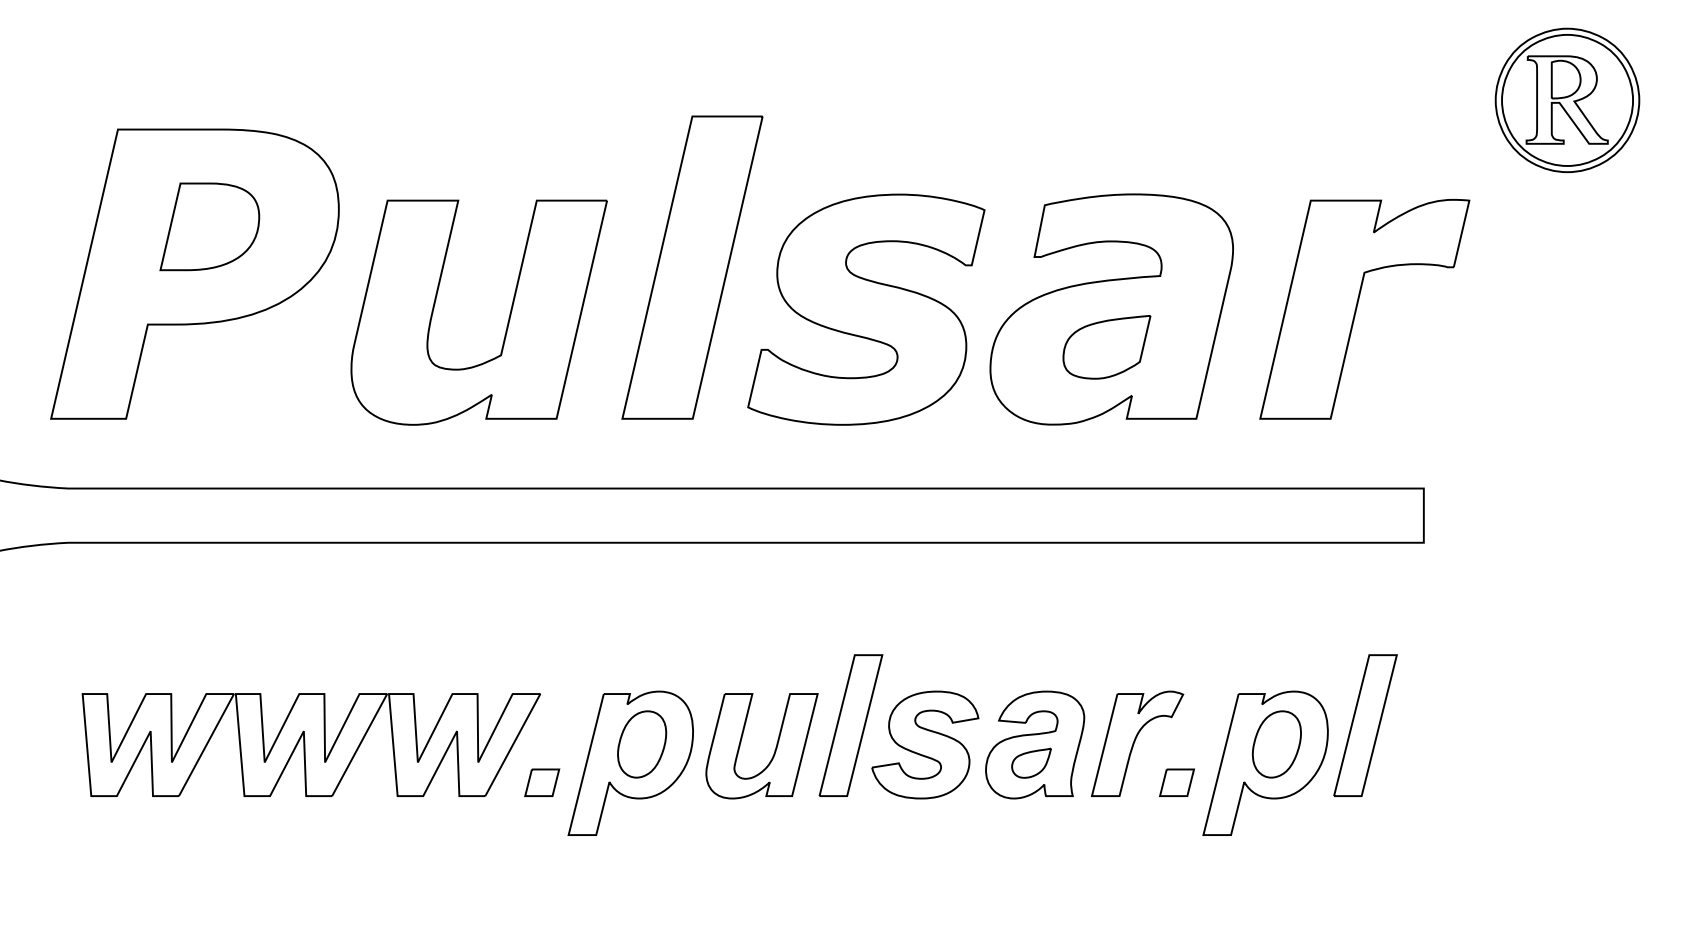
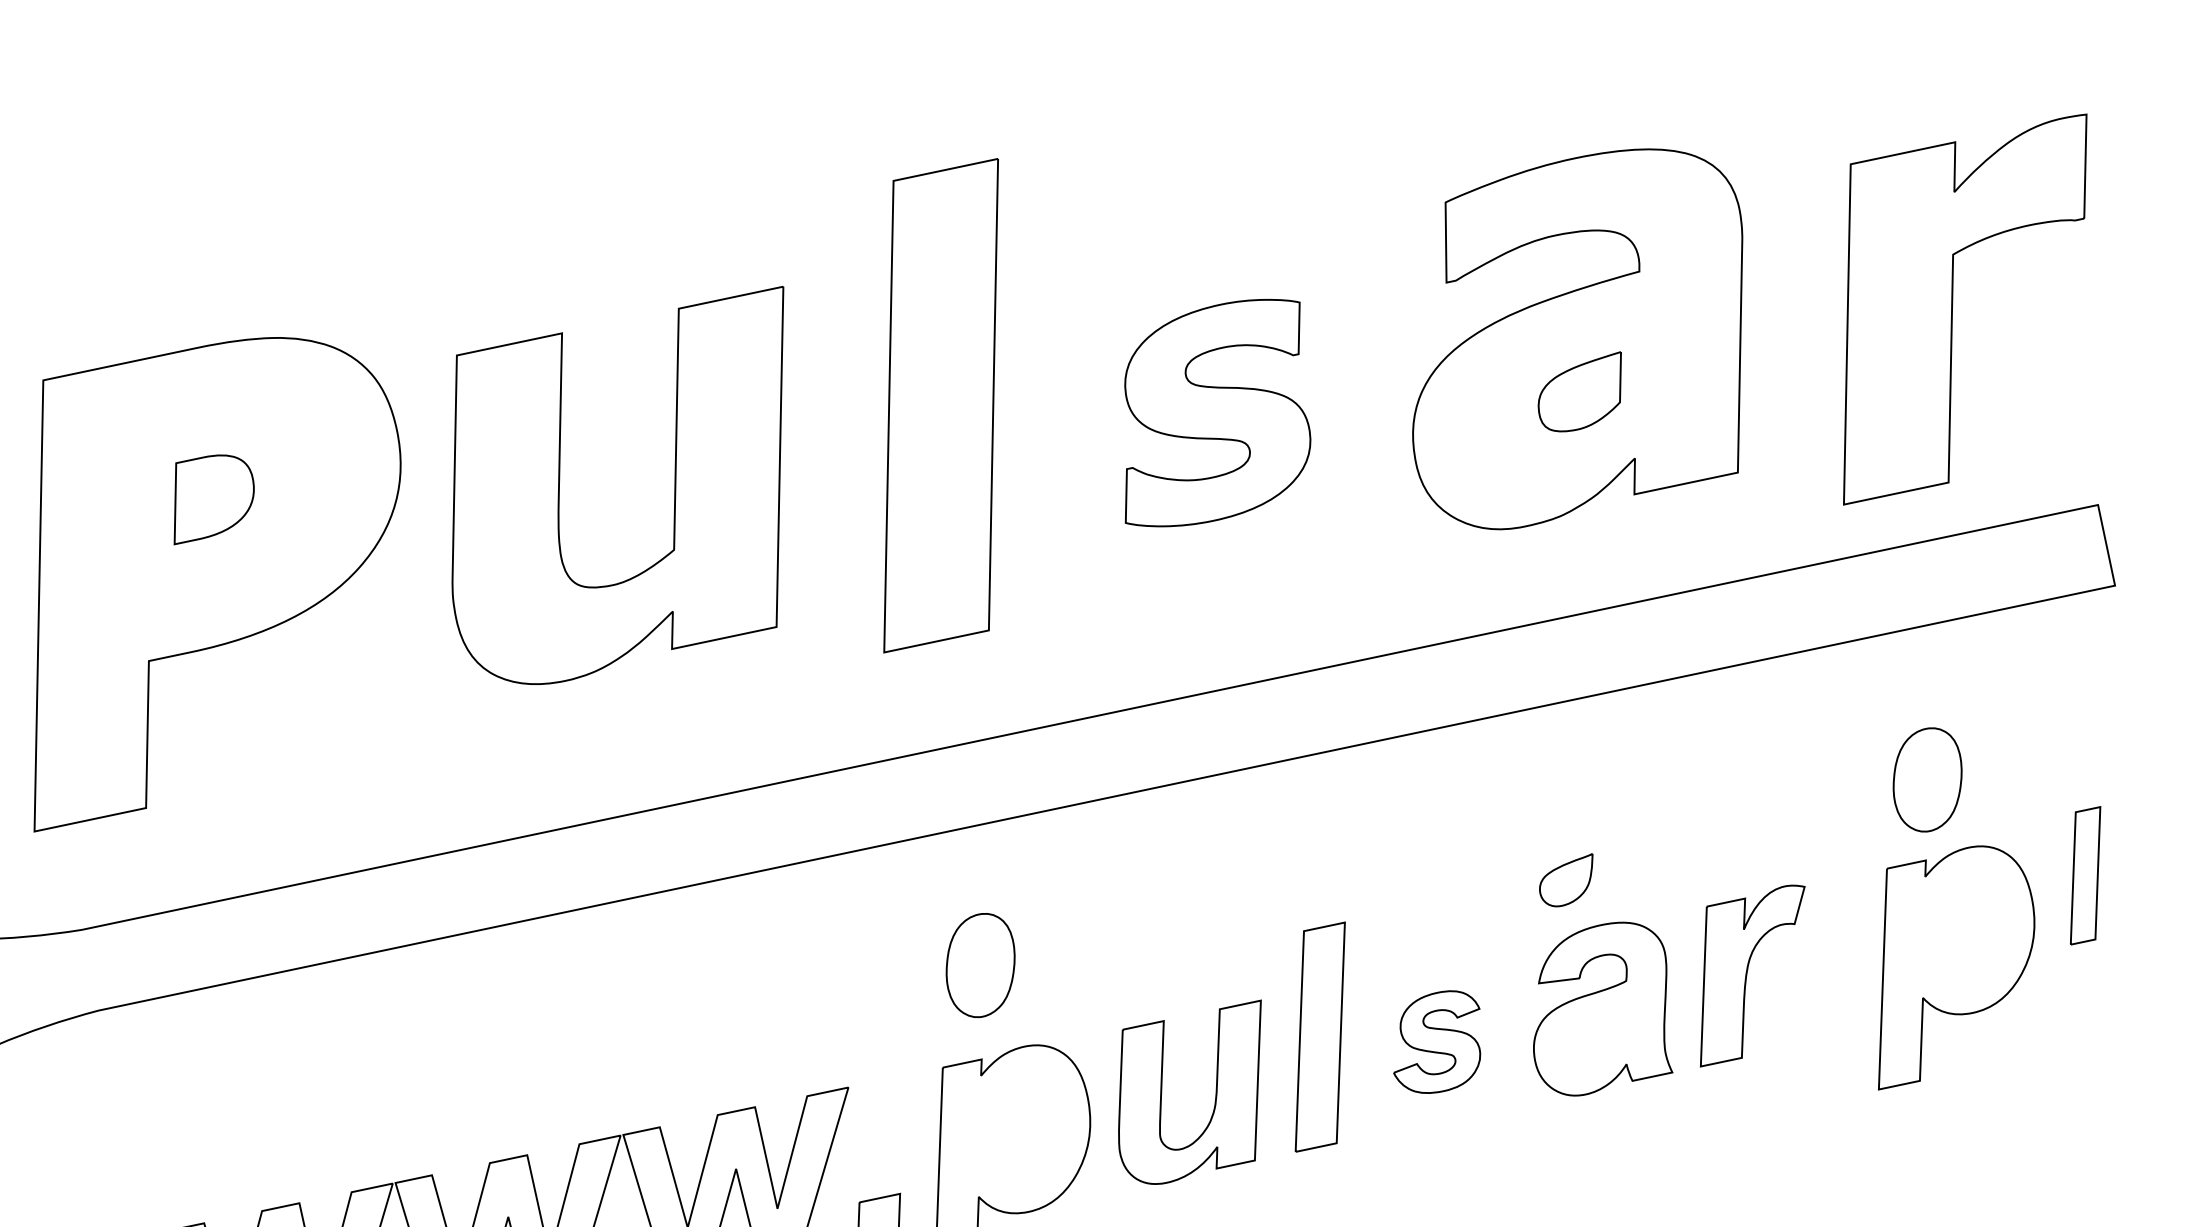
part: (209, 226) -> (209, 495), size x0.6
part: (1357, 308) -> (1953, 310), moved
part: (866, 309) -> (1213, 413), size x0.6
part: (508, 317) -> (673, 491), moved
part: (1106, 347) -> (1581, 394), size x0.7
part: (1365, 725) -> (2085, 875), size x0.6
part: (642, 744) -> (981, 965), moved
part: (925, 744) -> (1437, 1041), size x0.6
part: (1276, 744) -> (1927, 780), moved
part: (1031, 762) -> (1567, 880), moved
part: (1176, 782) -> (1822, 1019), removed

